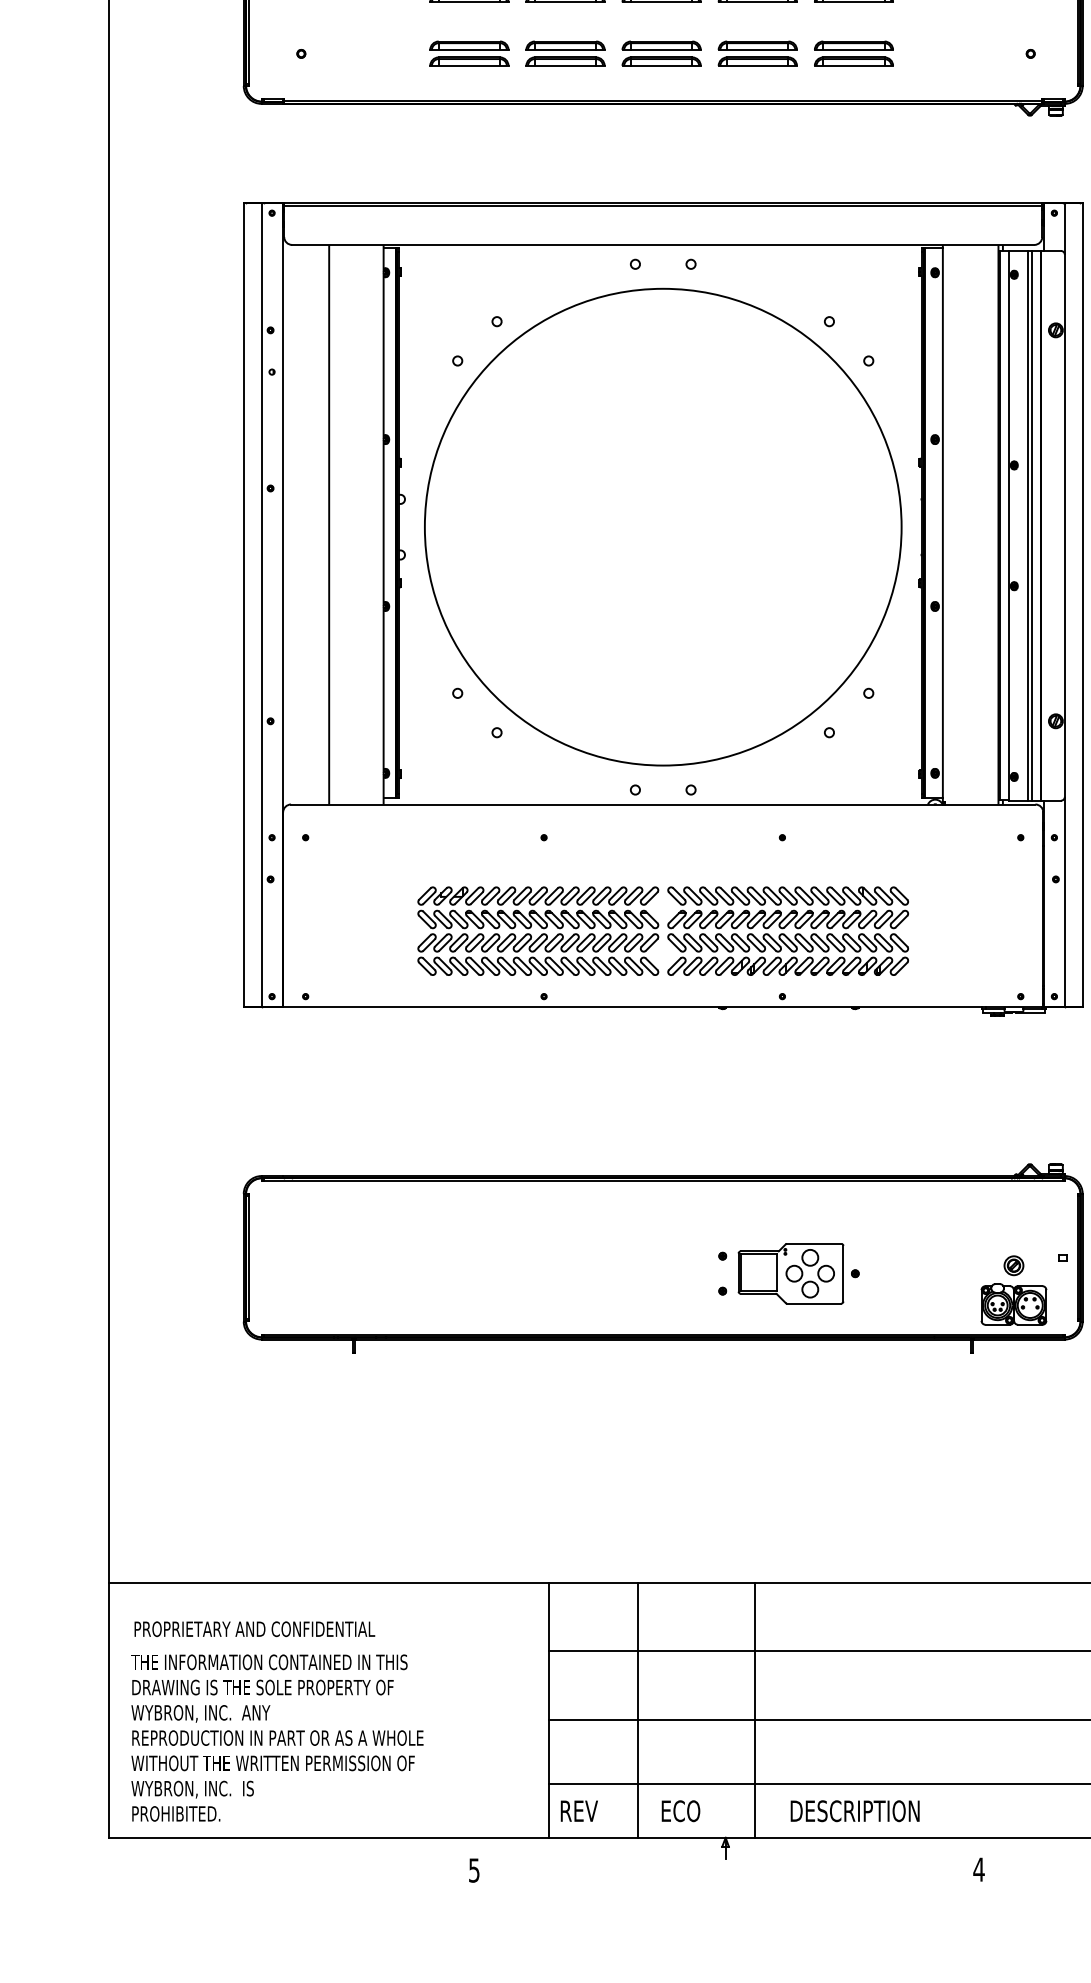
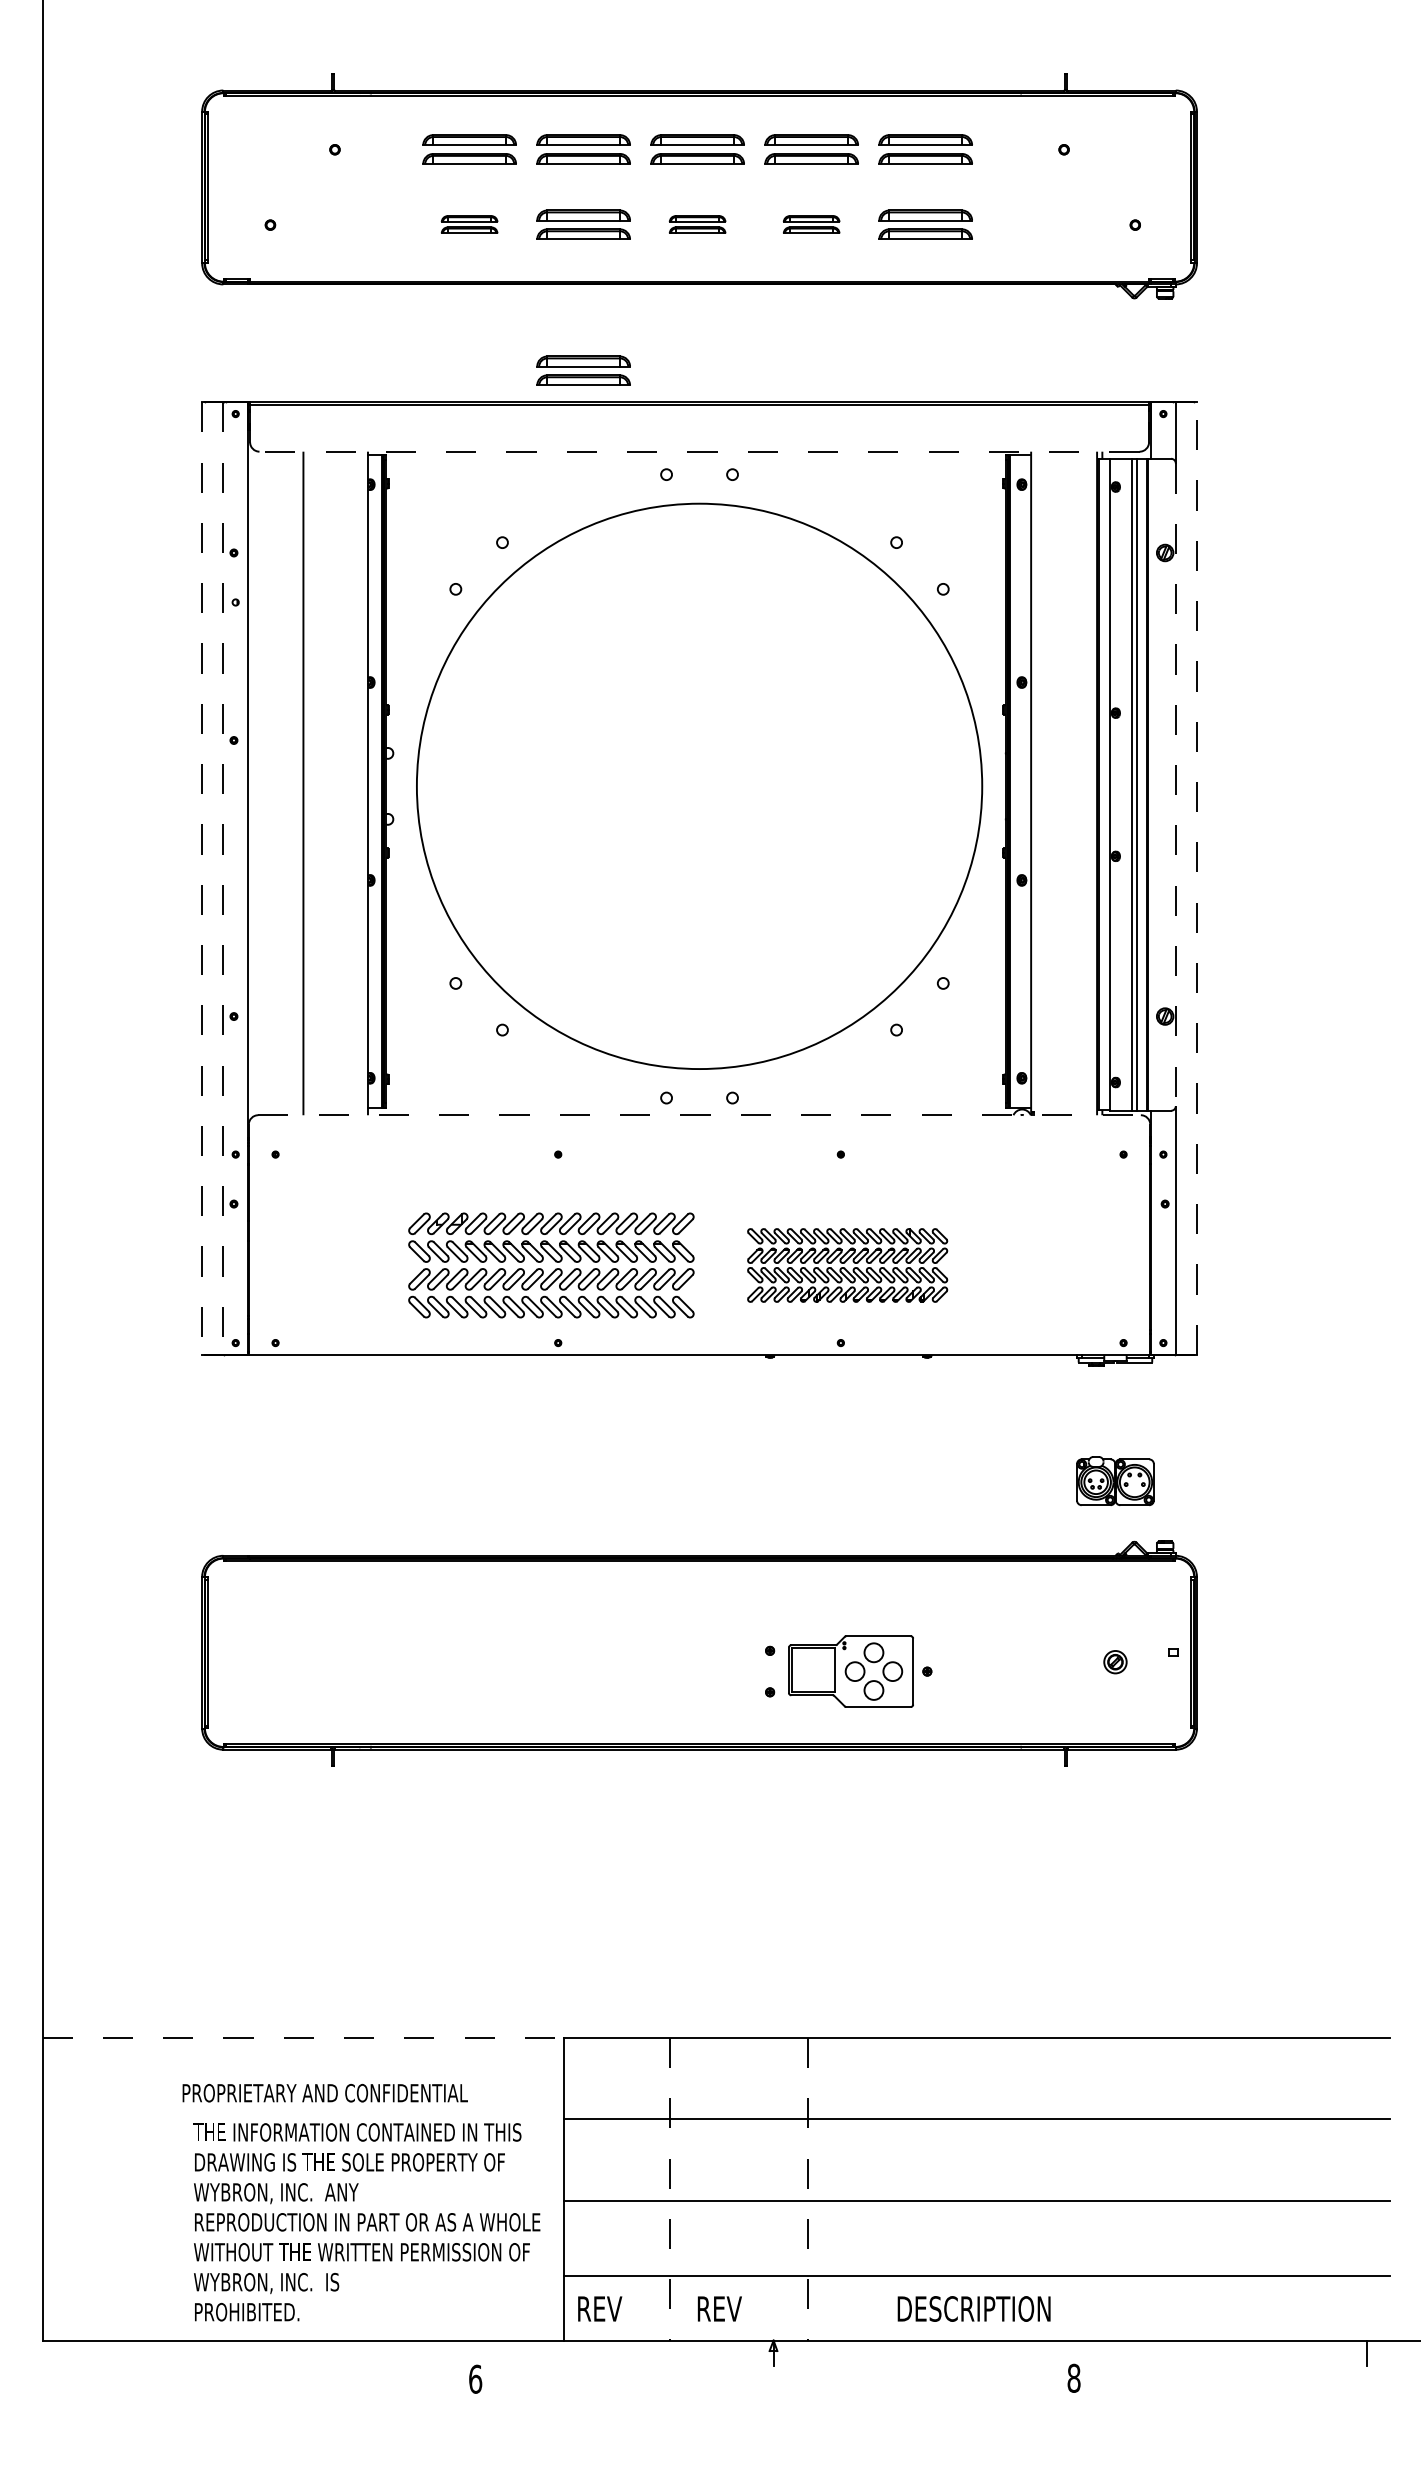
part: (469, 53) -> (469, 224), size x0.6
part: (661, 53) -> (697, 224), size x0.6
part: (757, 53) -> (811, 224), size x0.6
part: (565, 176) -> (583, 370), added
line: (663, 244) -> (699, 451), solid -> dashed
line: (1064, 526) -> (1175, 785), solid -> dashed
line: (1082, 604) -> (1196, 878), solid -> dashed
line: (244, 605) -> (202, 879), solid -> dashed
line: (261, 605) -> (223, 879), solid -> dashed
line: (664, 804) -> (700, 1115), solid -> dashed
part: (787, 931) -> (847, 1265), size x0.7
part: (1014, 1303) -> (1115, 1480), moved
line: (329, 1582) -> (303, 2037), solid -> dashed
text: (254, 1628) -> (324, 2092), moved
line: (637, 1710) -> (669, 2189), solid -> dashed
line: (754, 1710) -> (807, 2189), solid -> dashed
text: (276, 1738) -> (366, 2222), moved
text: (681, 1810) -> (721, 2308), ECO -> REV
text: (854, 1810) -> (973, 2308), moved
text: (978, 1868) -> (1073, 2377), 4 -> 8
text: (474, 1869) -> (475, 2378), 5 -> 6

